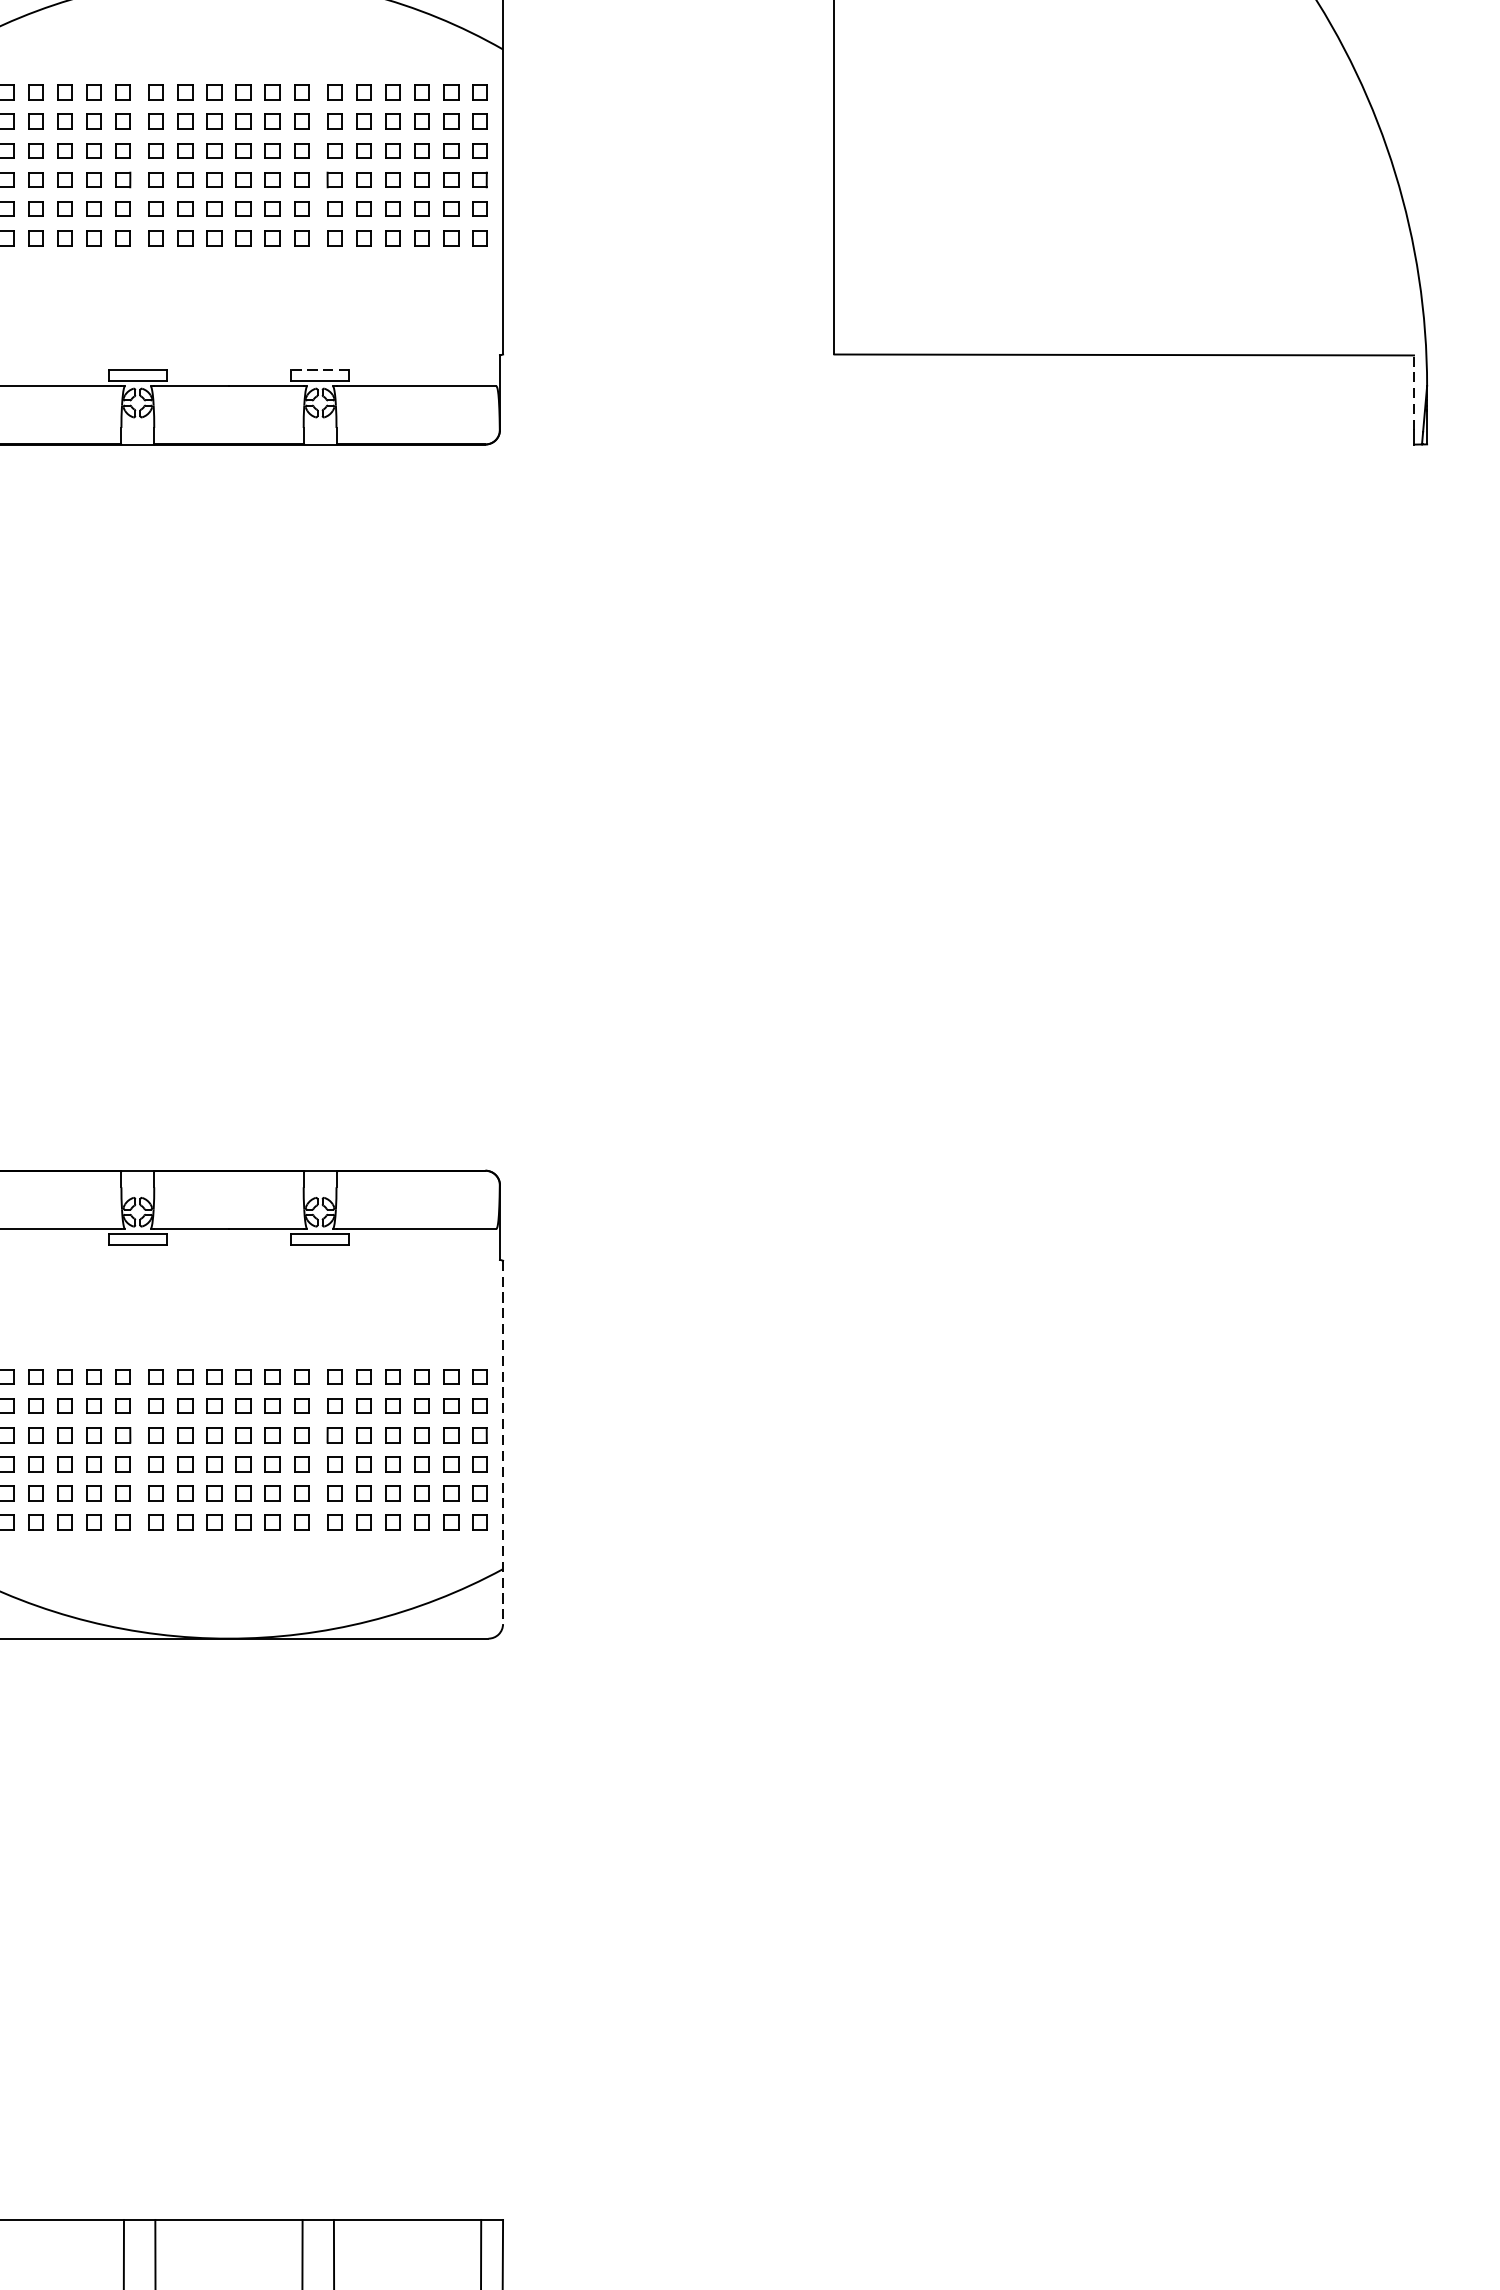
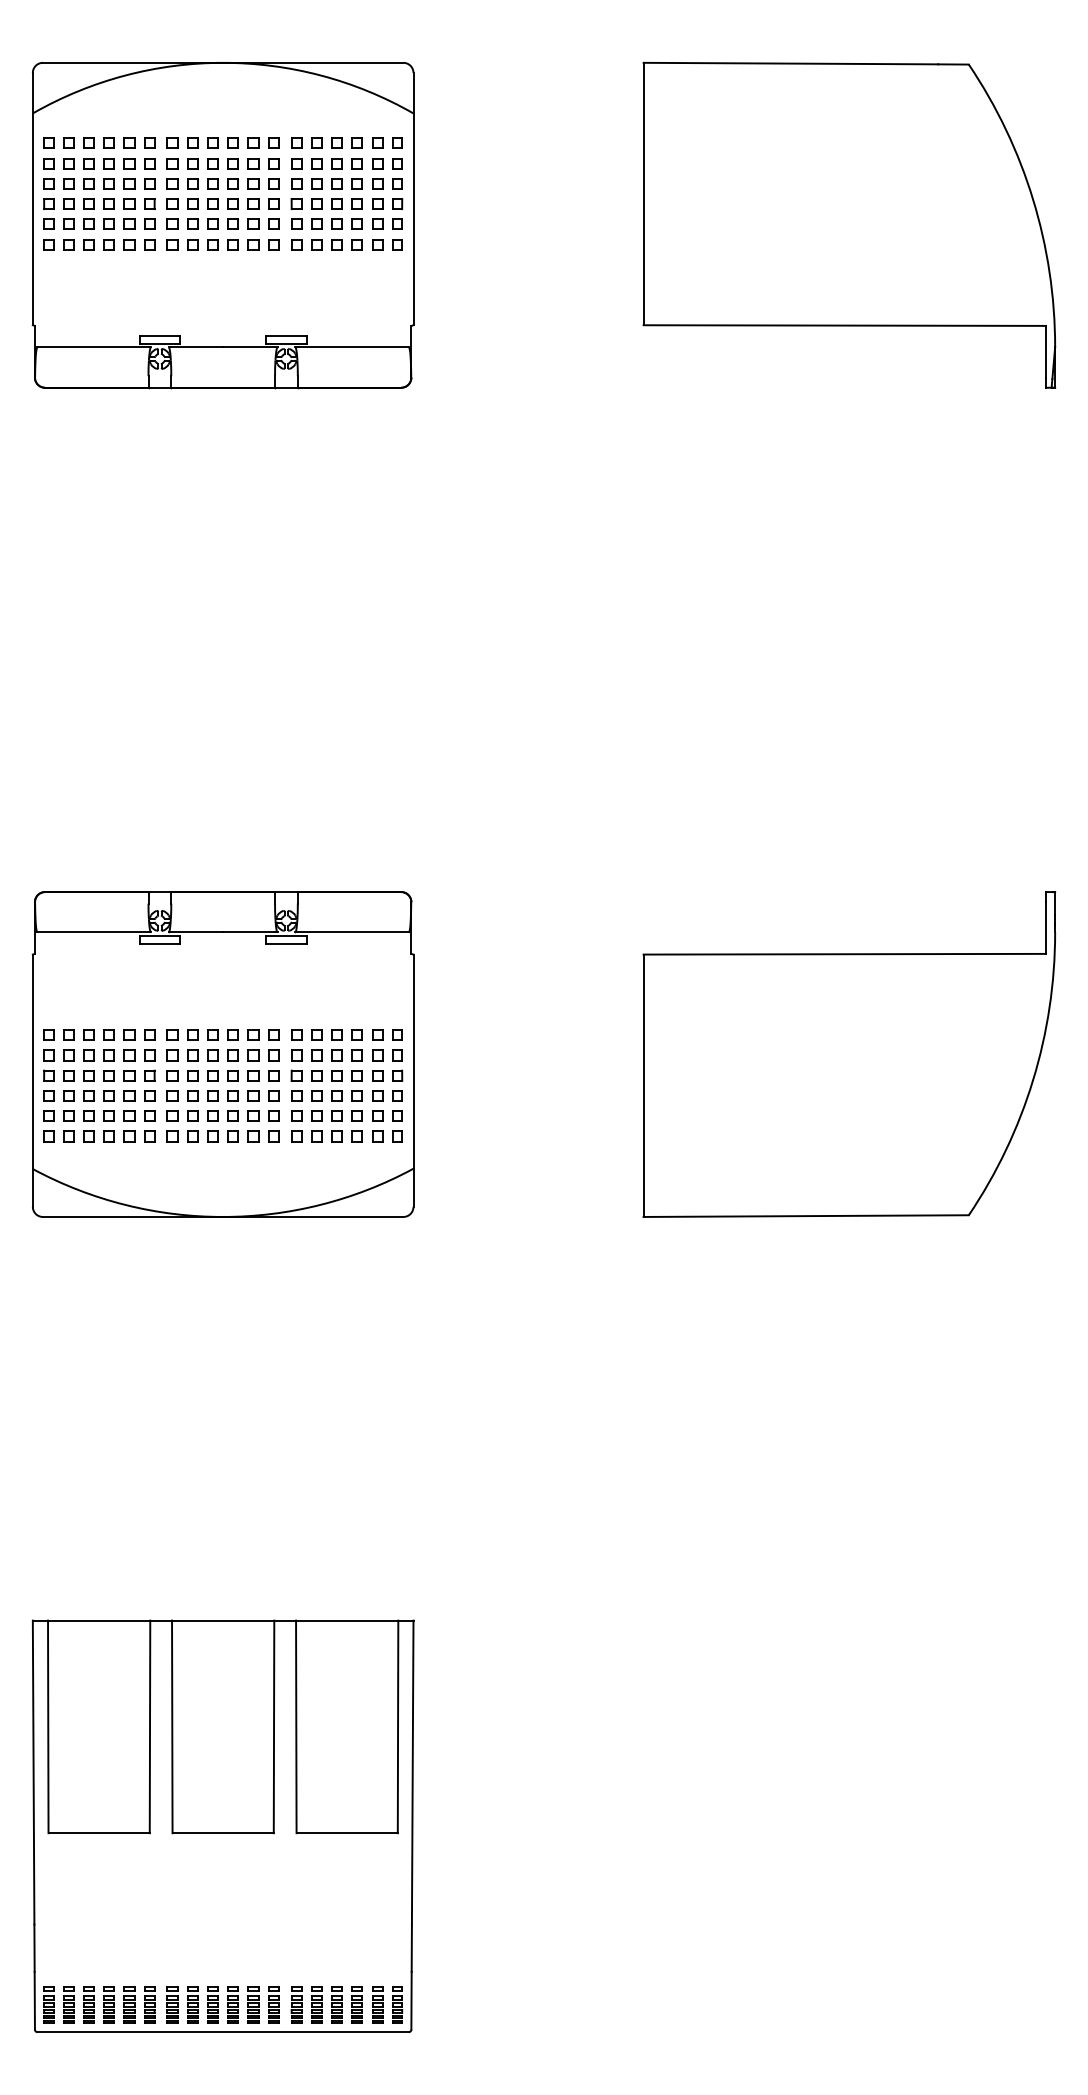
line: (318, 370) -> (285, 336), dashed -> solid
line: (1414, 392) -> (1046, 351), dashed -> solid
part: (1129, 1404) -> (848, 1054), added
line: (503, 1443) -> (413, 1081), dashed -> solid

